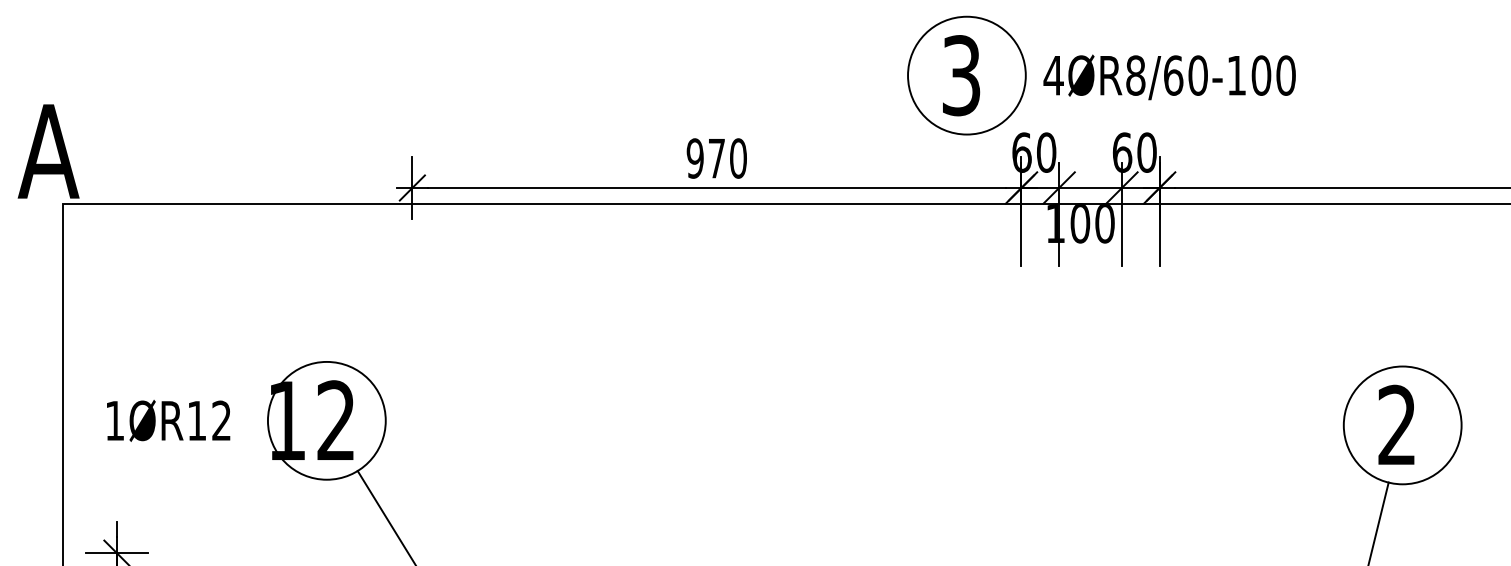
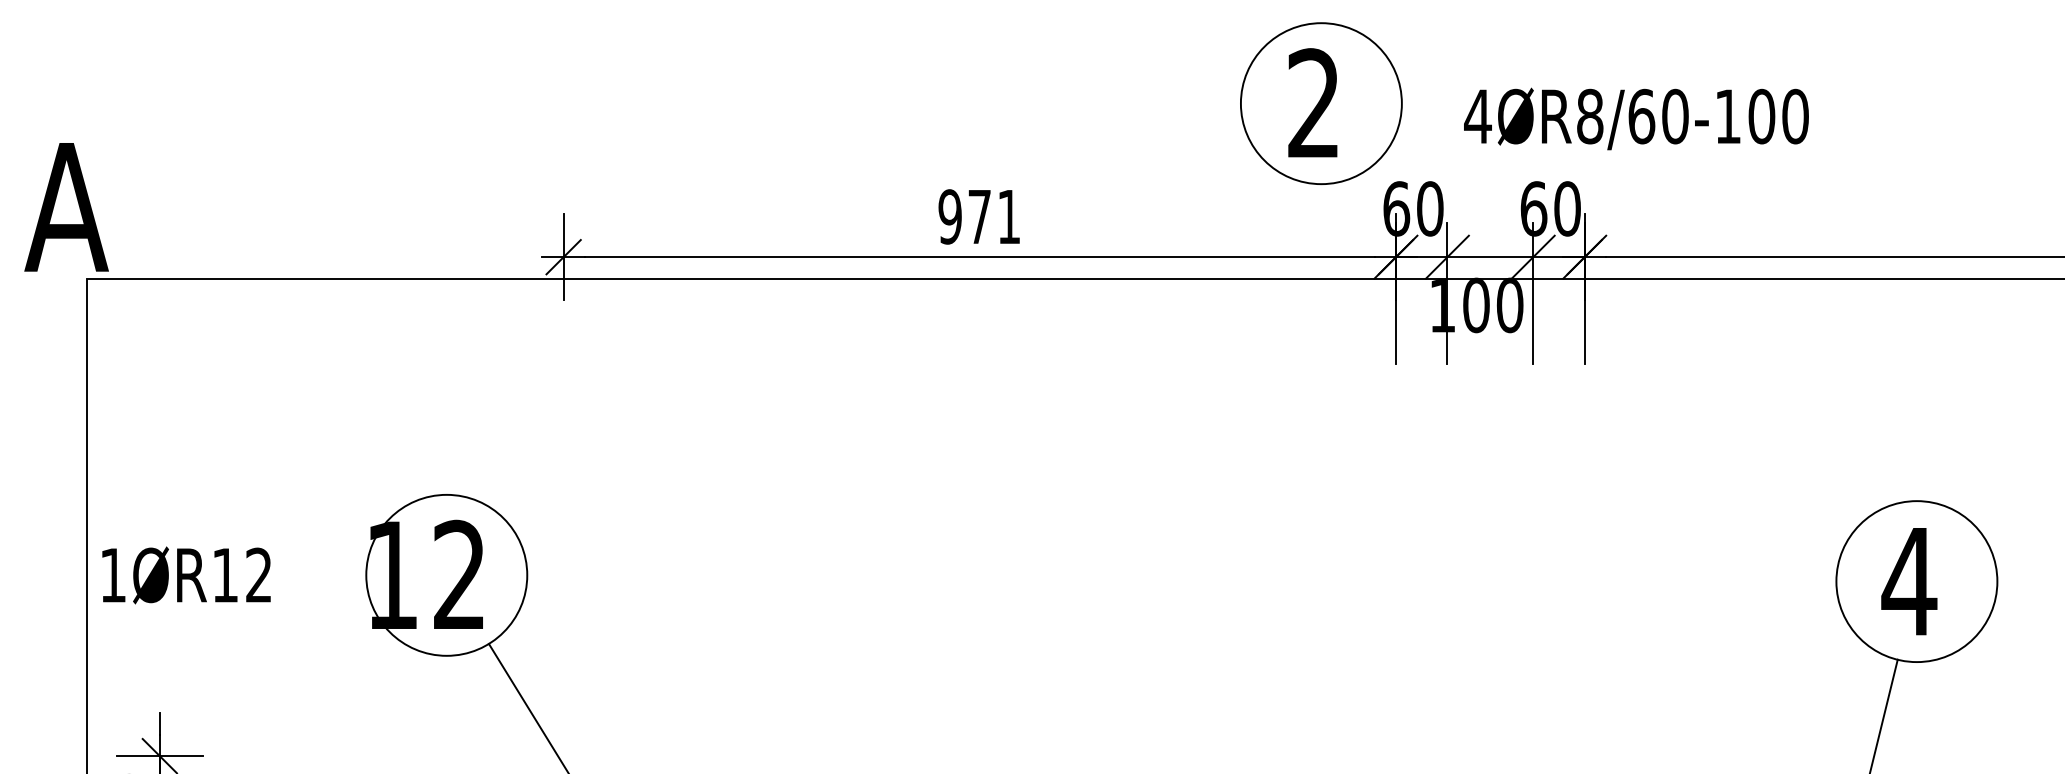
text: (961, 75) -> (1313, 103), 3 -> 2
text: (1169, 76) -> (1636, 118), moved
text: (737, 158) -> (1008, 216), 970 -> 971
text: (168, 420) -> (186, 575), moved
text: (1397, 424) -> (1909, 580), 2 -> 4

